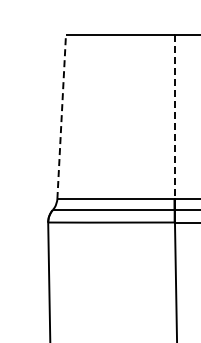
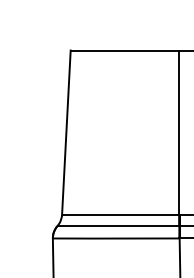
line: (61, 116) -> (66, 132), dashed -> solid
line: (174, 117) -> (179, 133), dashed -> solid

